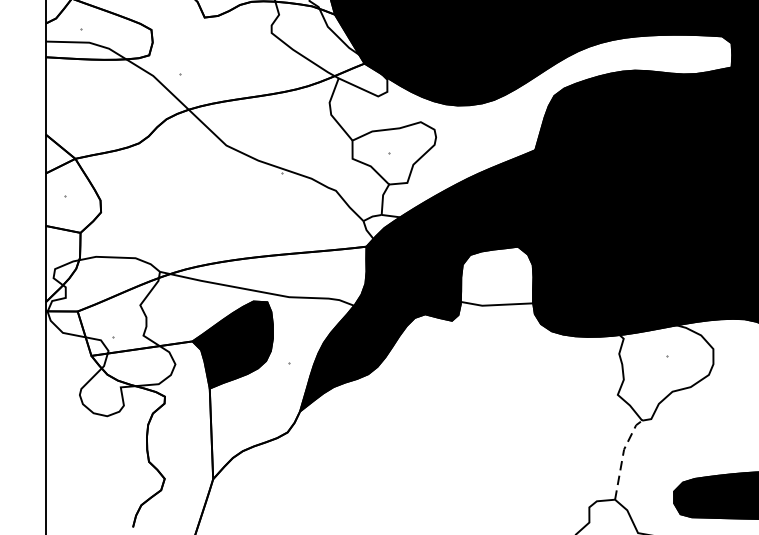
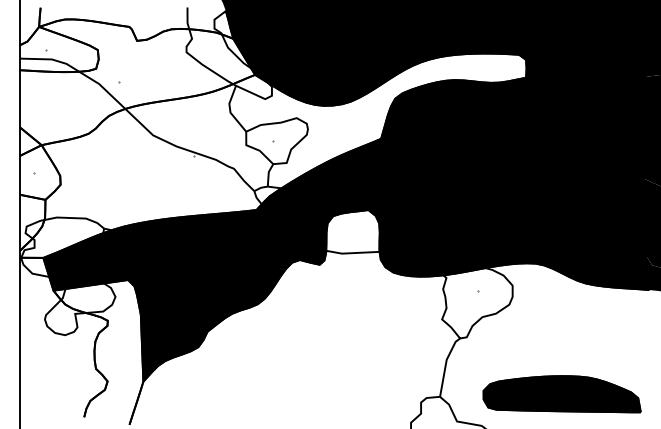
fill: (221, 362) -> (149, 295), added
line: (623, 454) -> (446, 363), dashed -> solid

